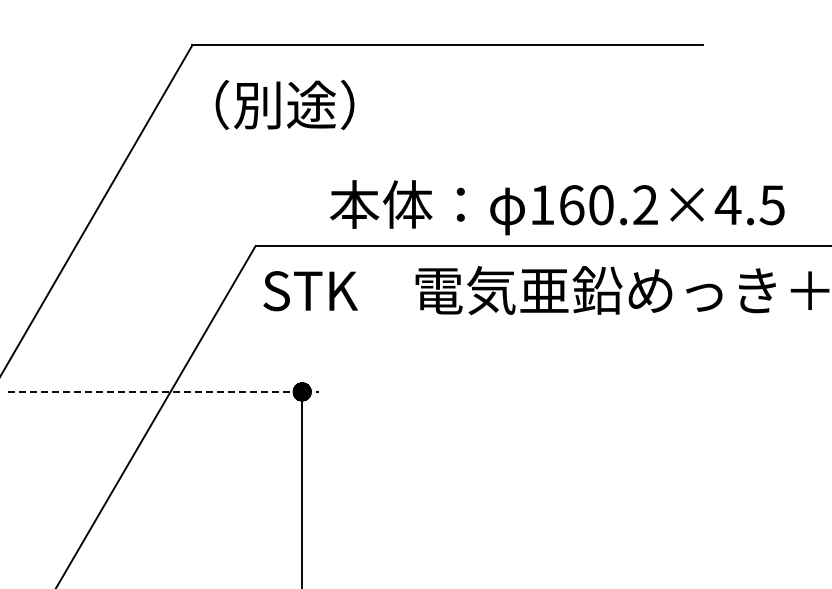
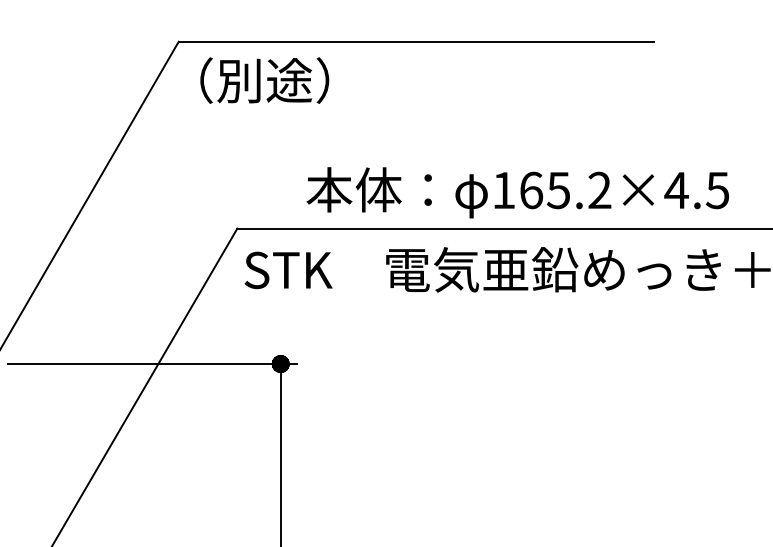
text: (284, 104) -> (264, 80), moved
text: (600, 205) -> (557, 190), 160.2×4.5 -> 165.2×4.5
line: (164, 391) -> (152, 363), dashed -> solid

